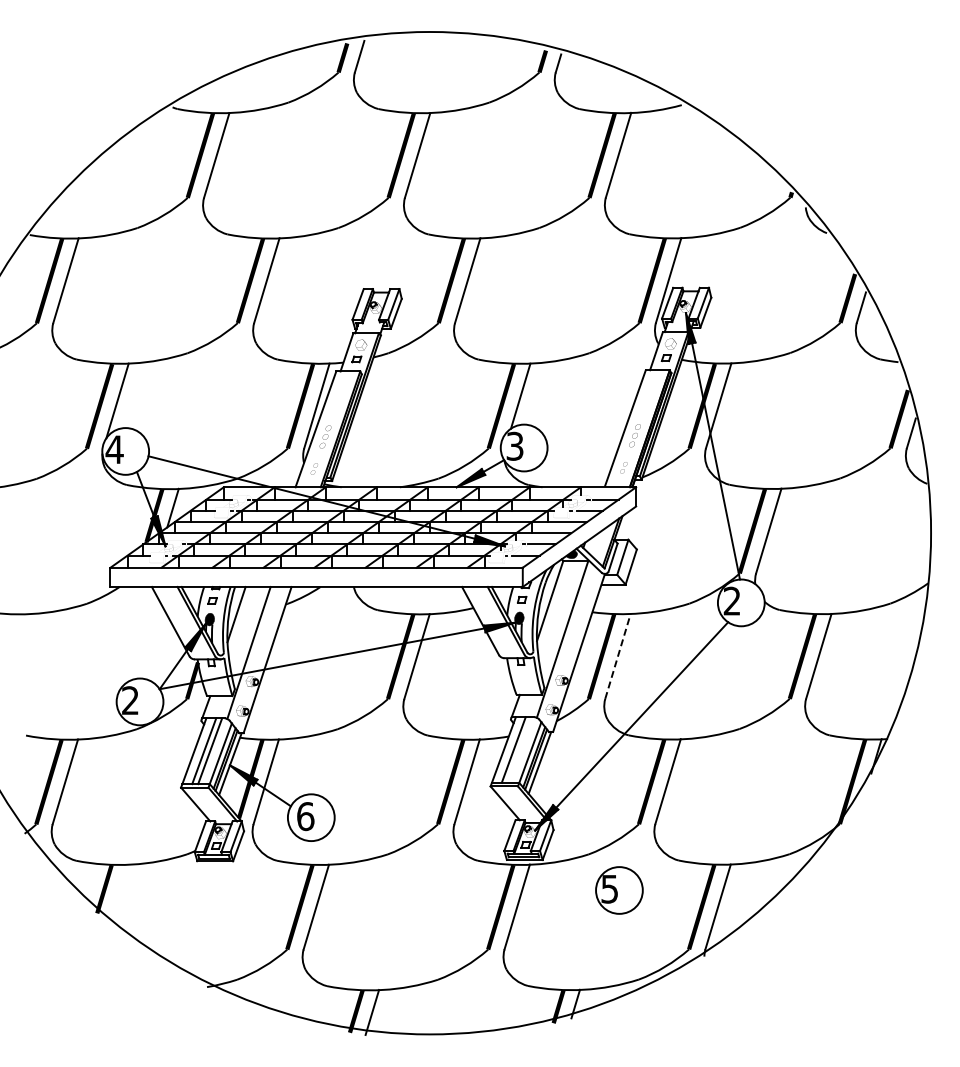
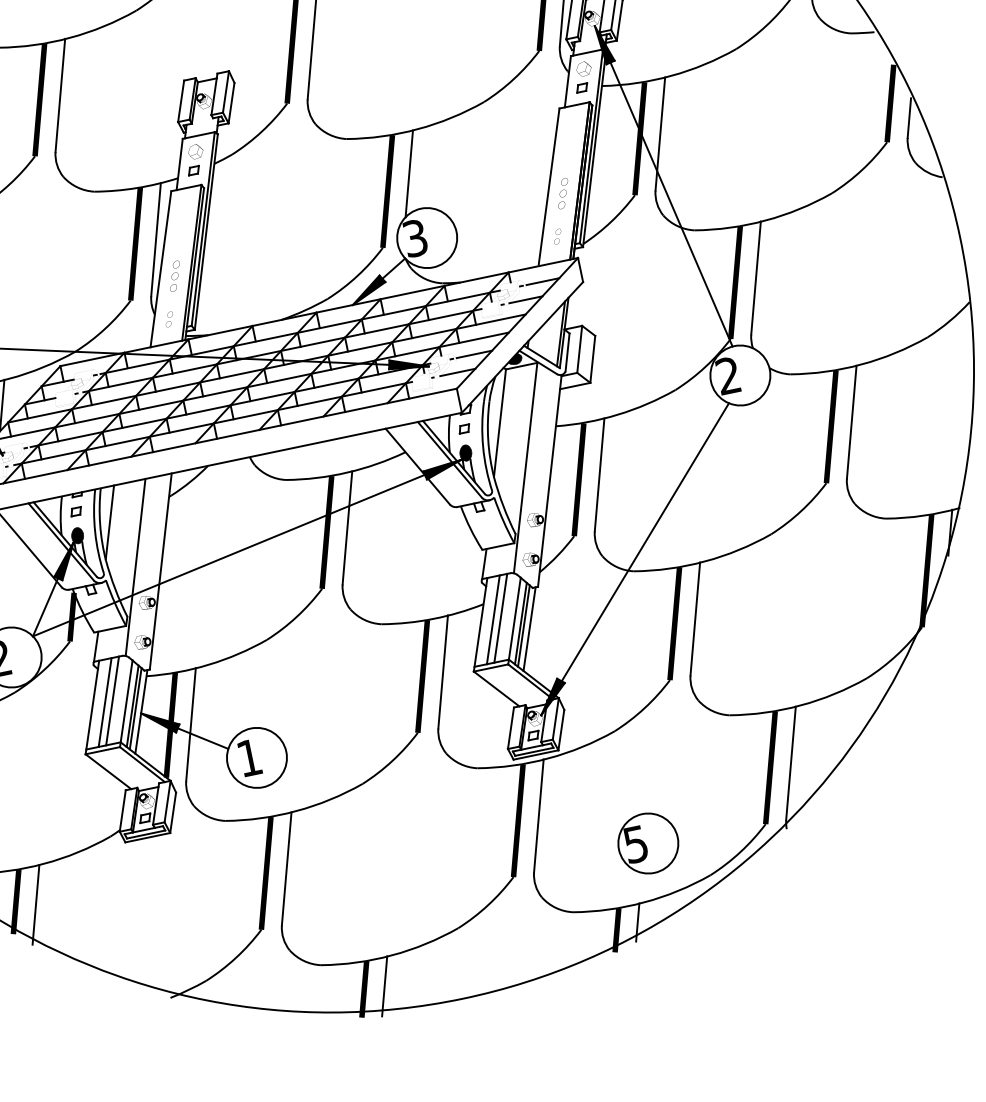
line: (618, 655) -> (600, 473), dashed -> solid
line: (519, 749) -> (500, 617), added
text: (305, 816) -> (249, 757), 6 -> 1
part: (619, 890) -> (648, 843), moved
line: (119, 894) -> (36, 904), added

